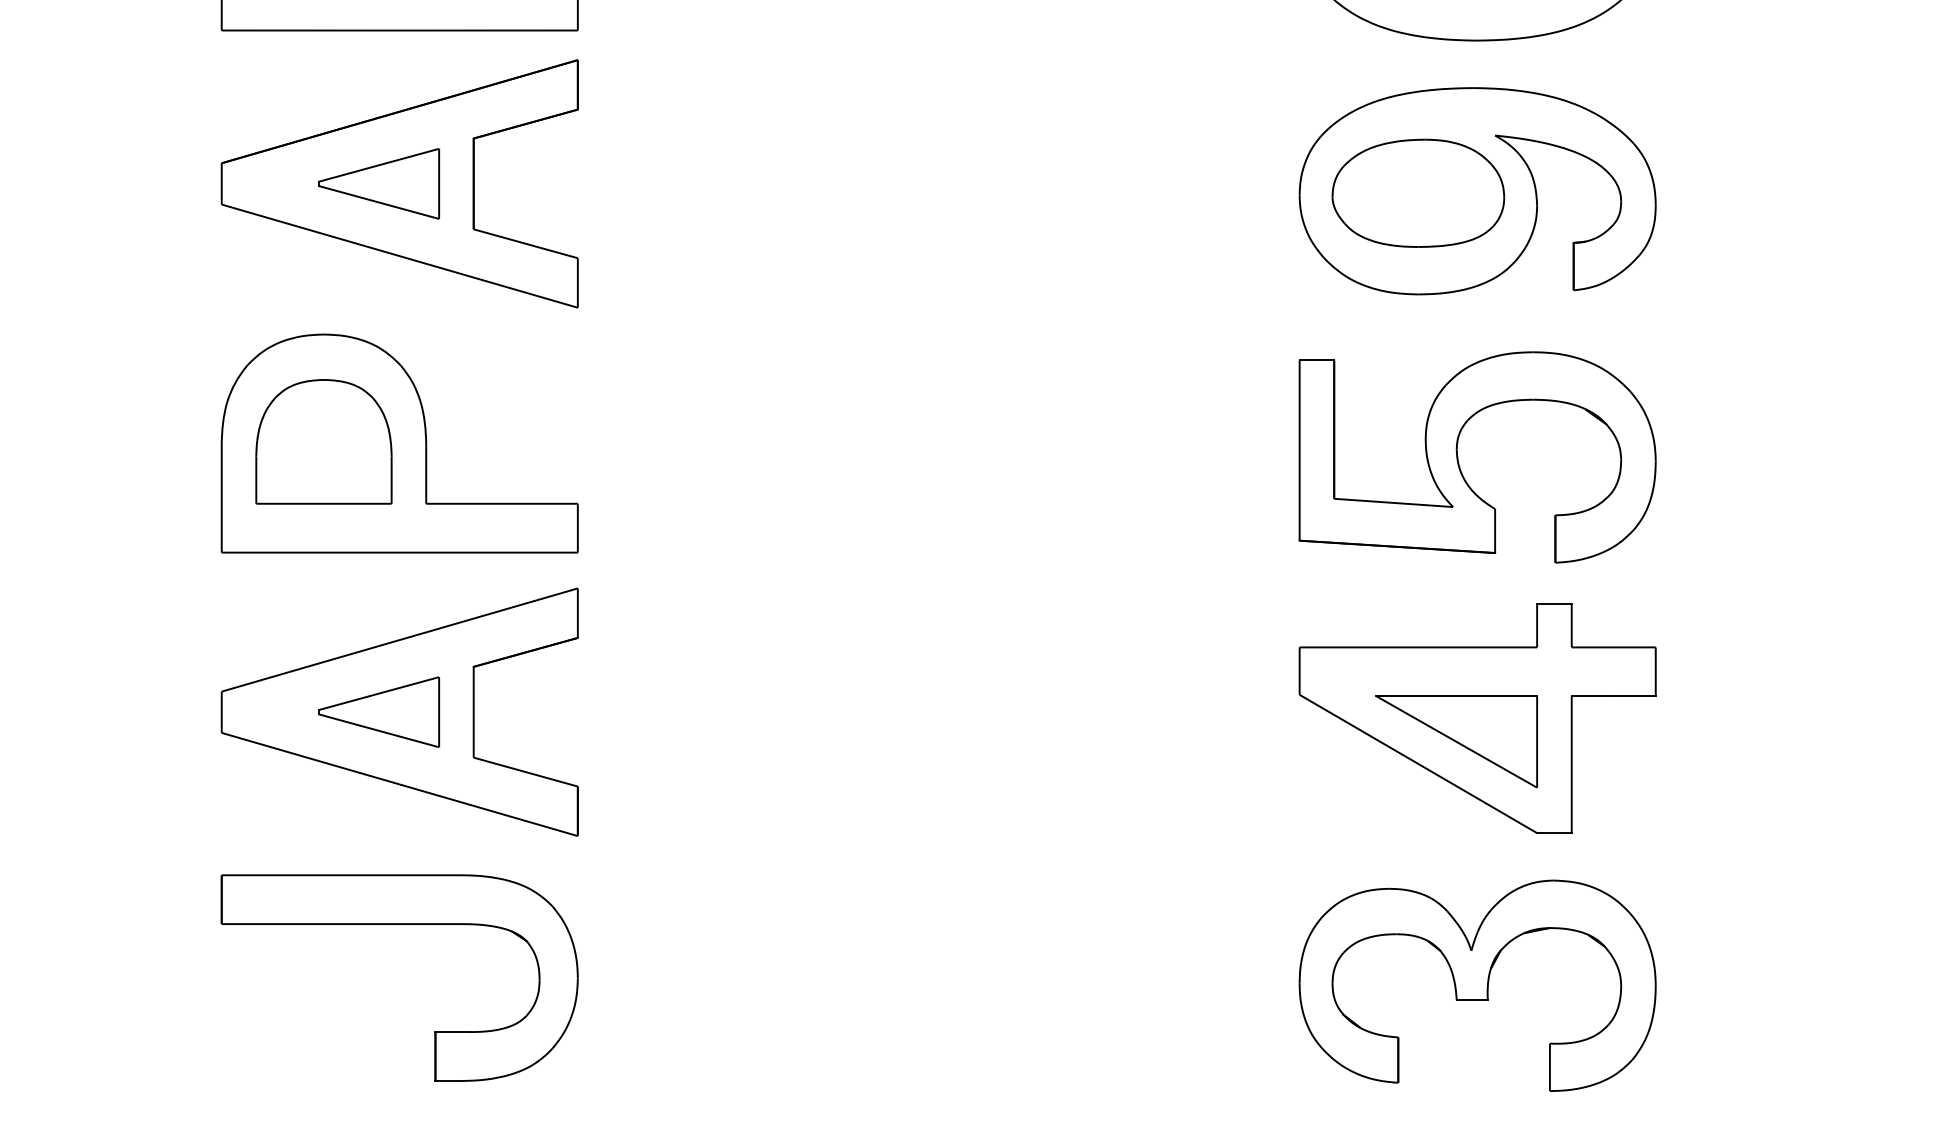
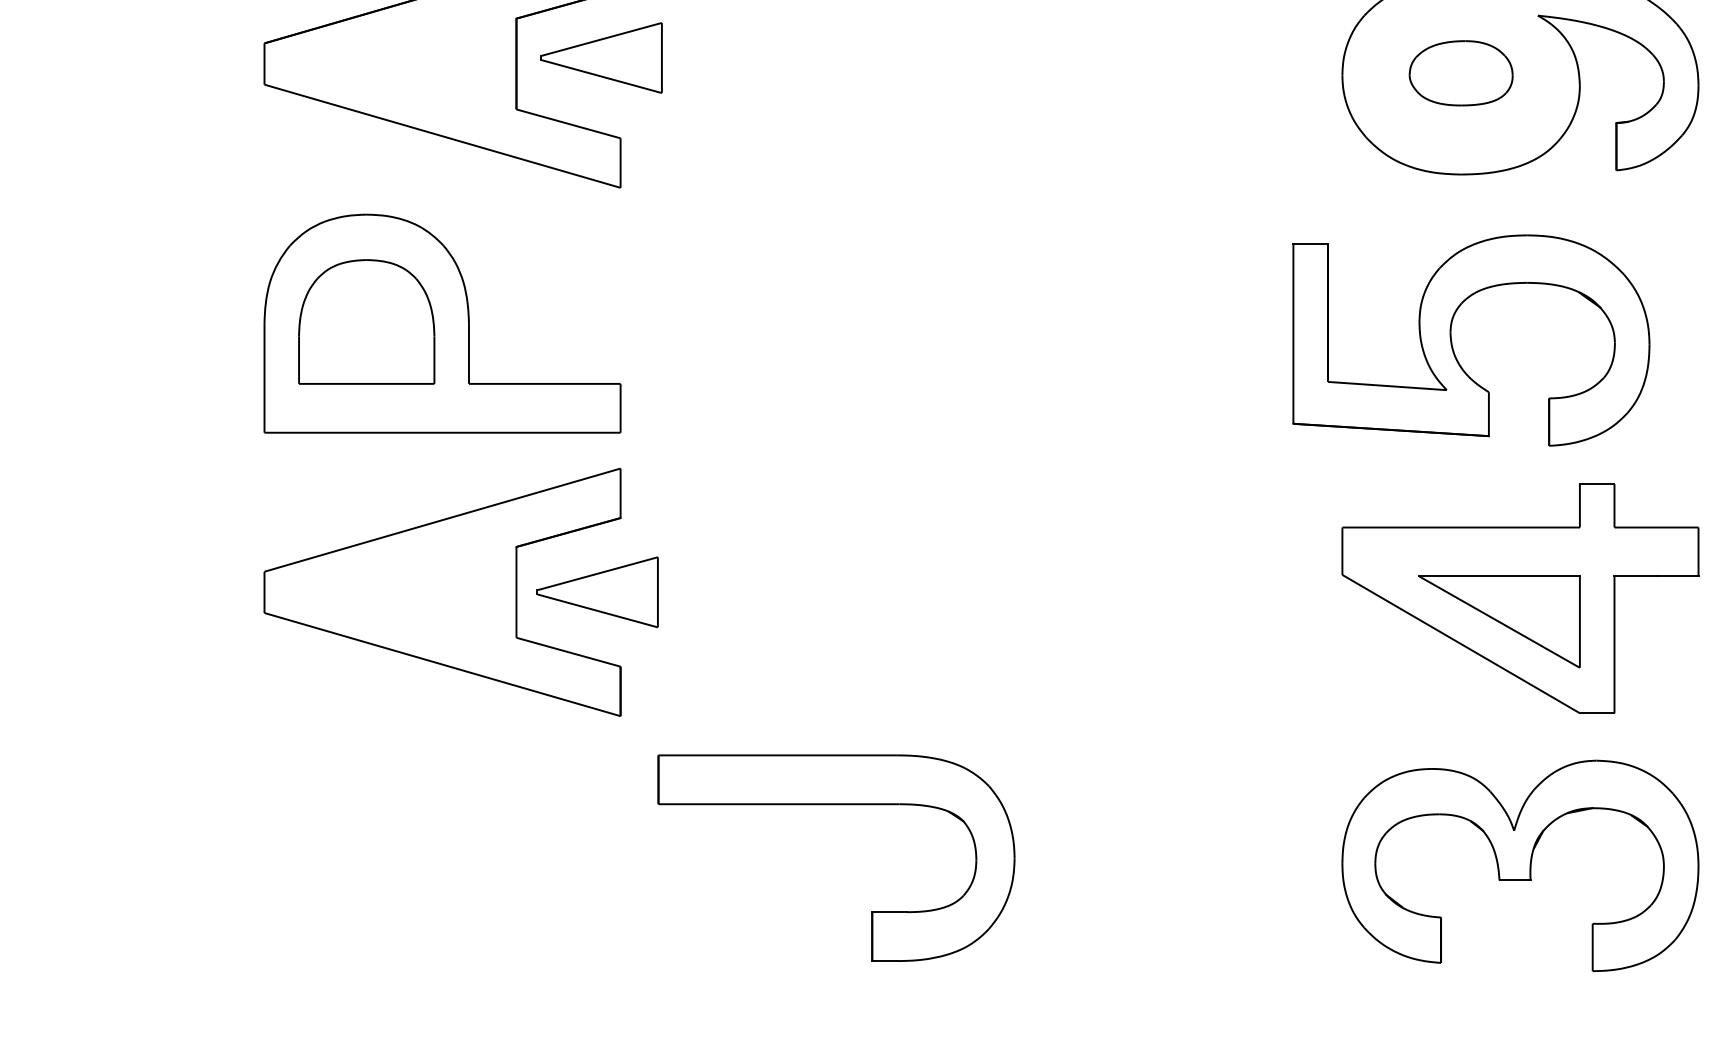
part: (378, 183) -> (601, 57), moved
part: (1418, 192) -> (1461, 72), size x0.6
part: (1459, 463) -> (1453, 346), moved
part: (378, 711) -> (597, 591), moved
part: (399, 924) -> (836, 804), moved

